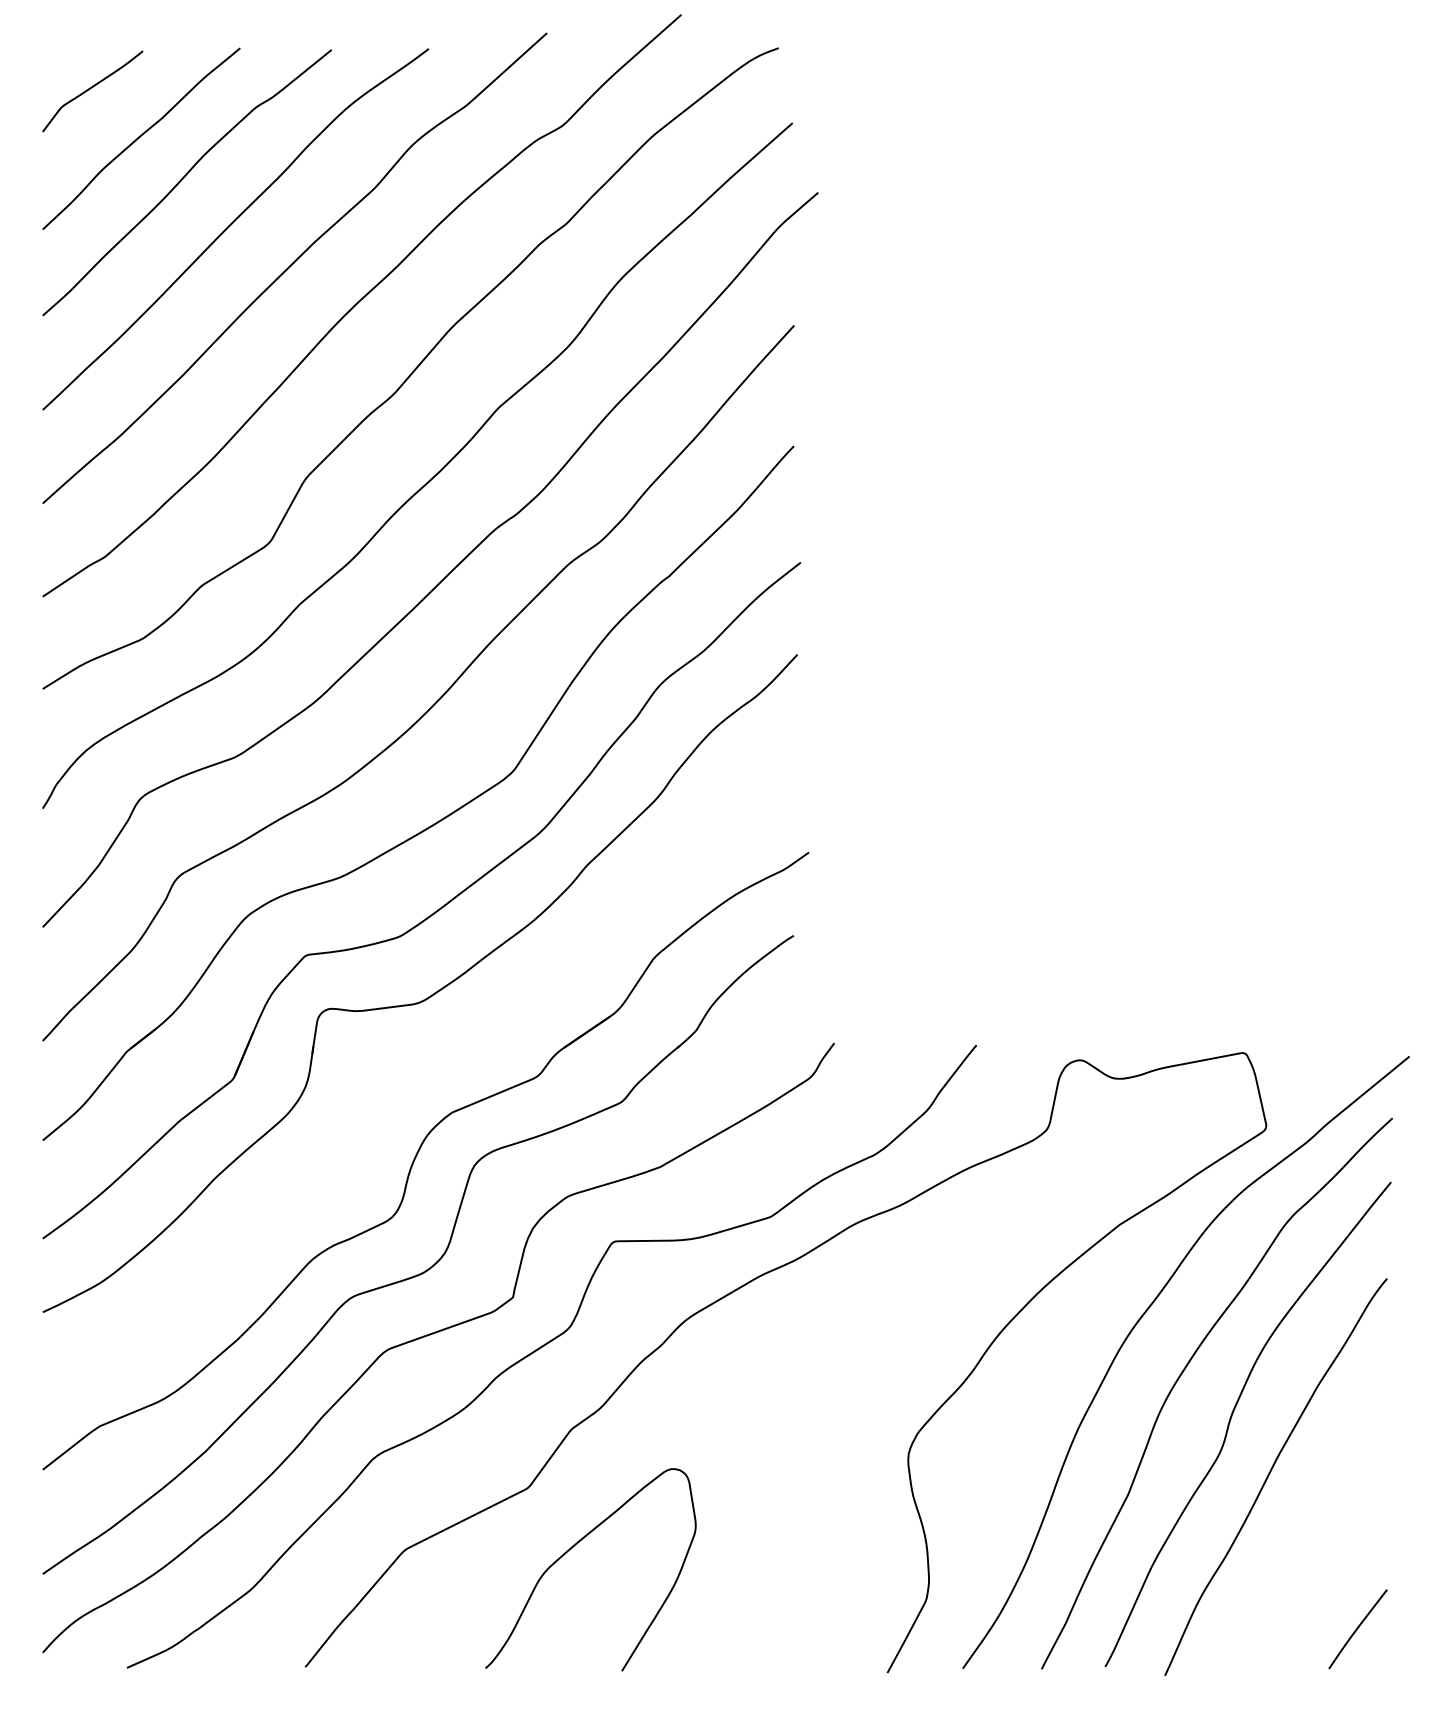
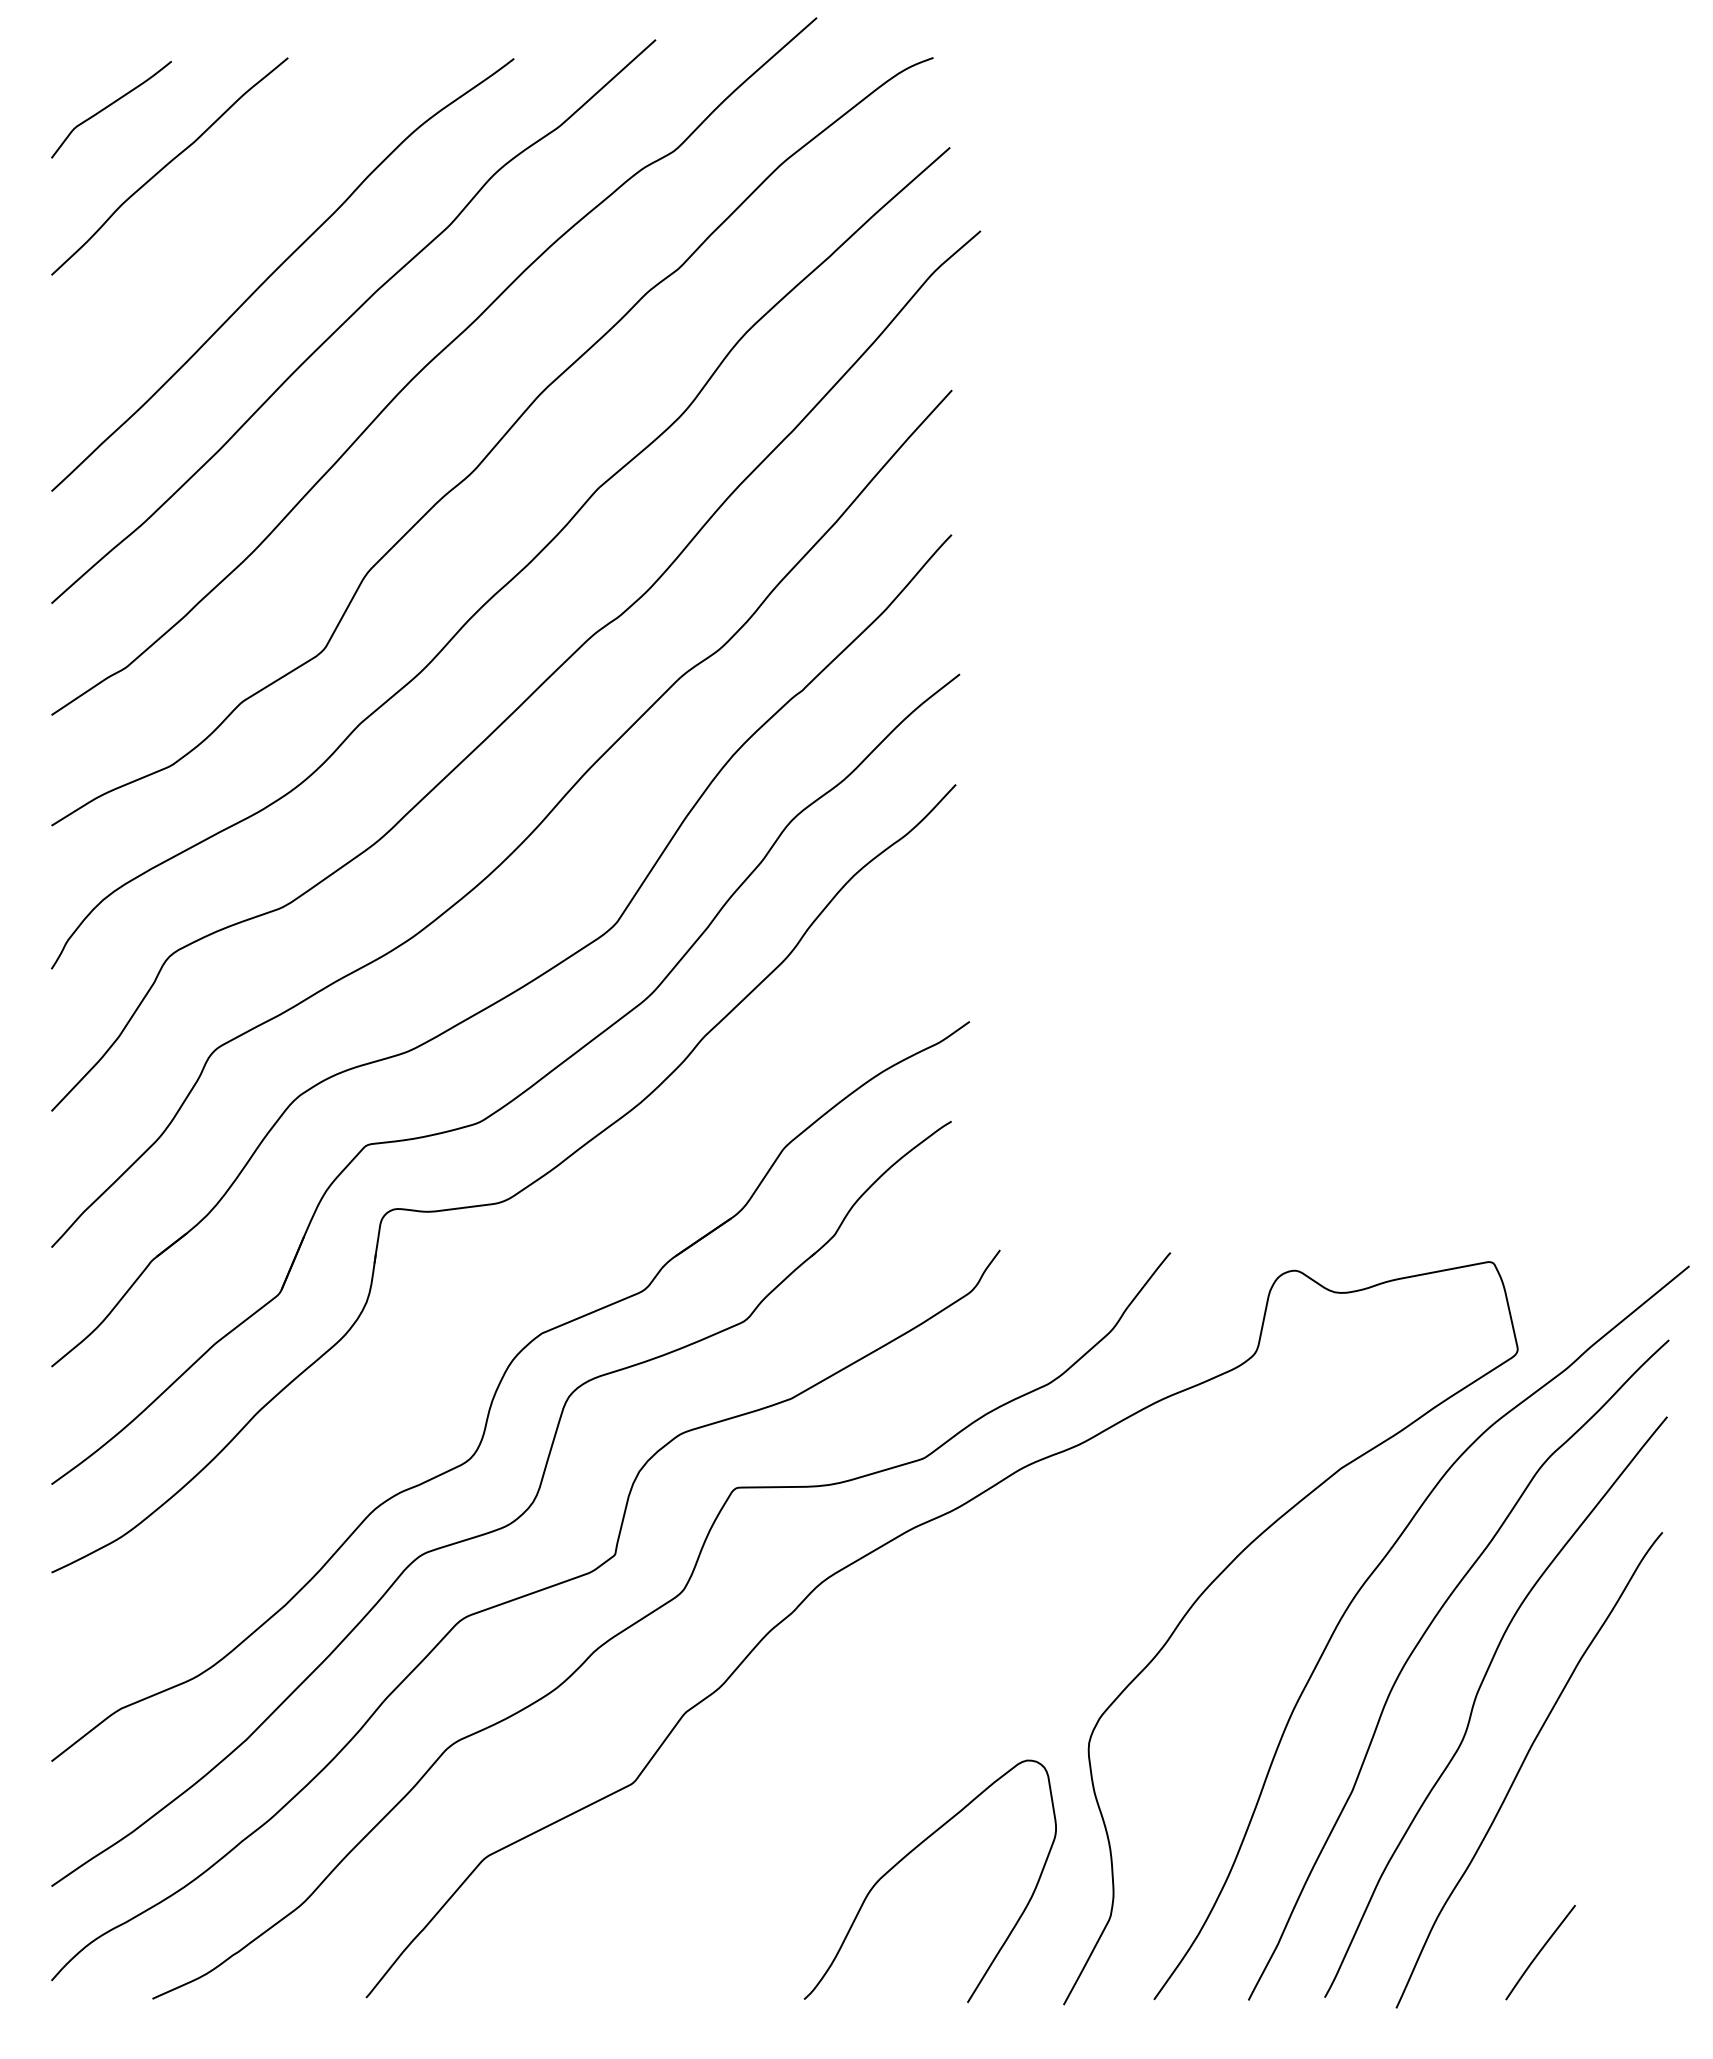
curve: (183, 178) -> (220, 214), removed
curve: (572, 1548) -> (908, 1855), moved
curve: (1357, 1629) -> (1540, 1952), moved

